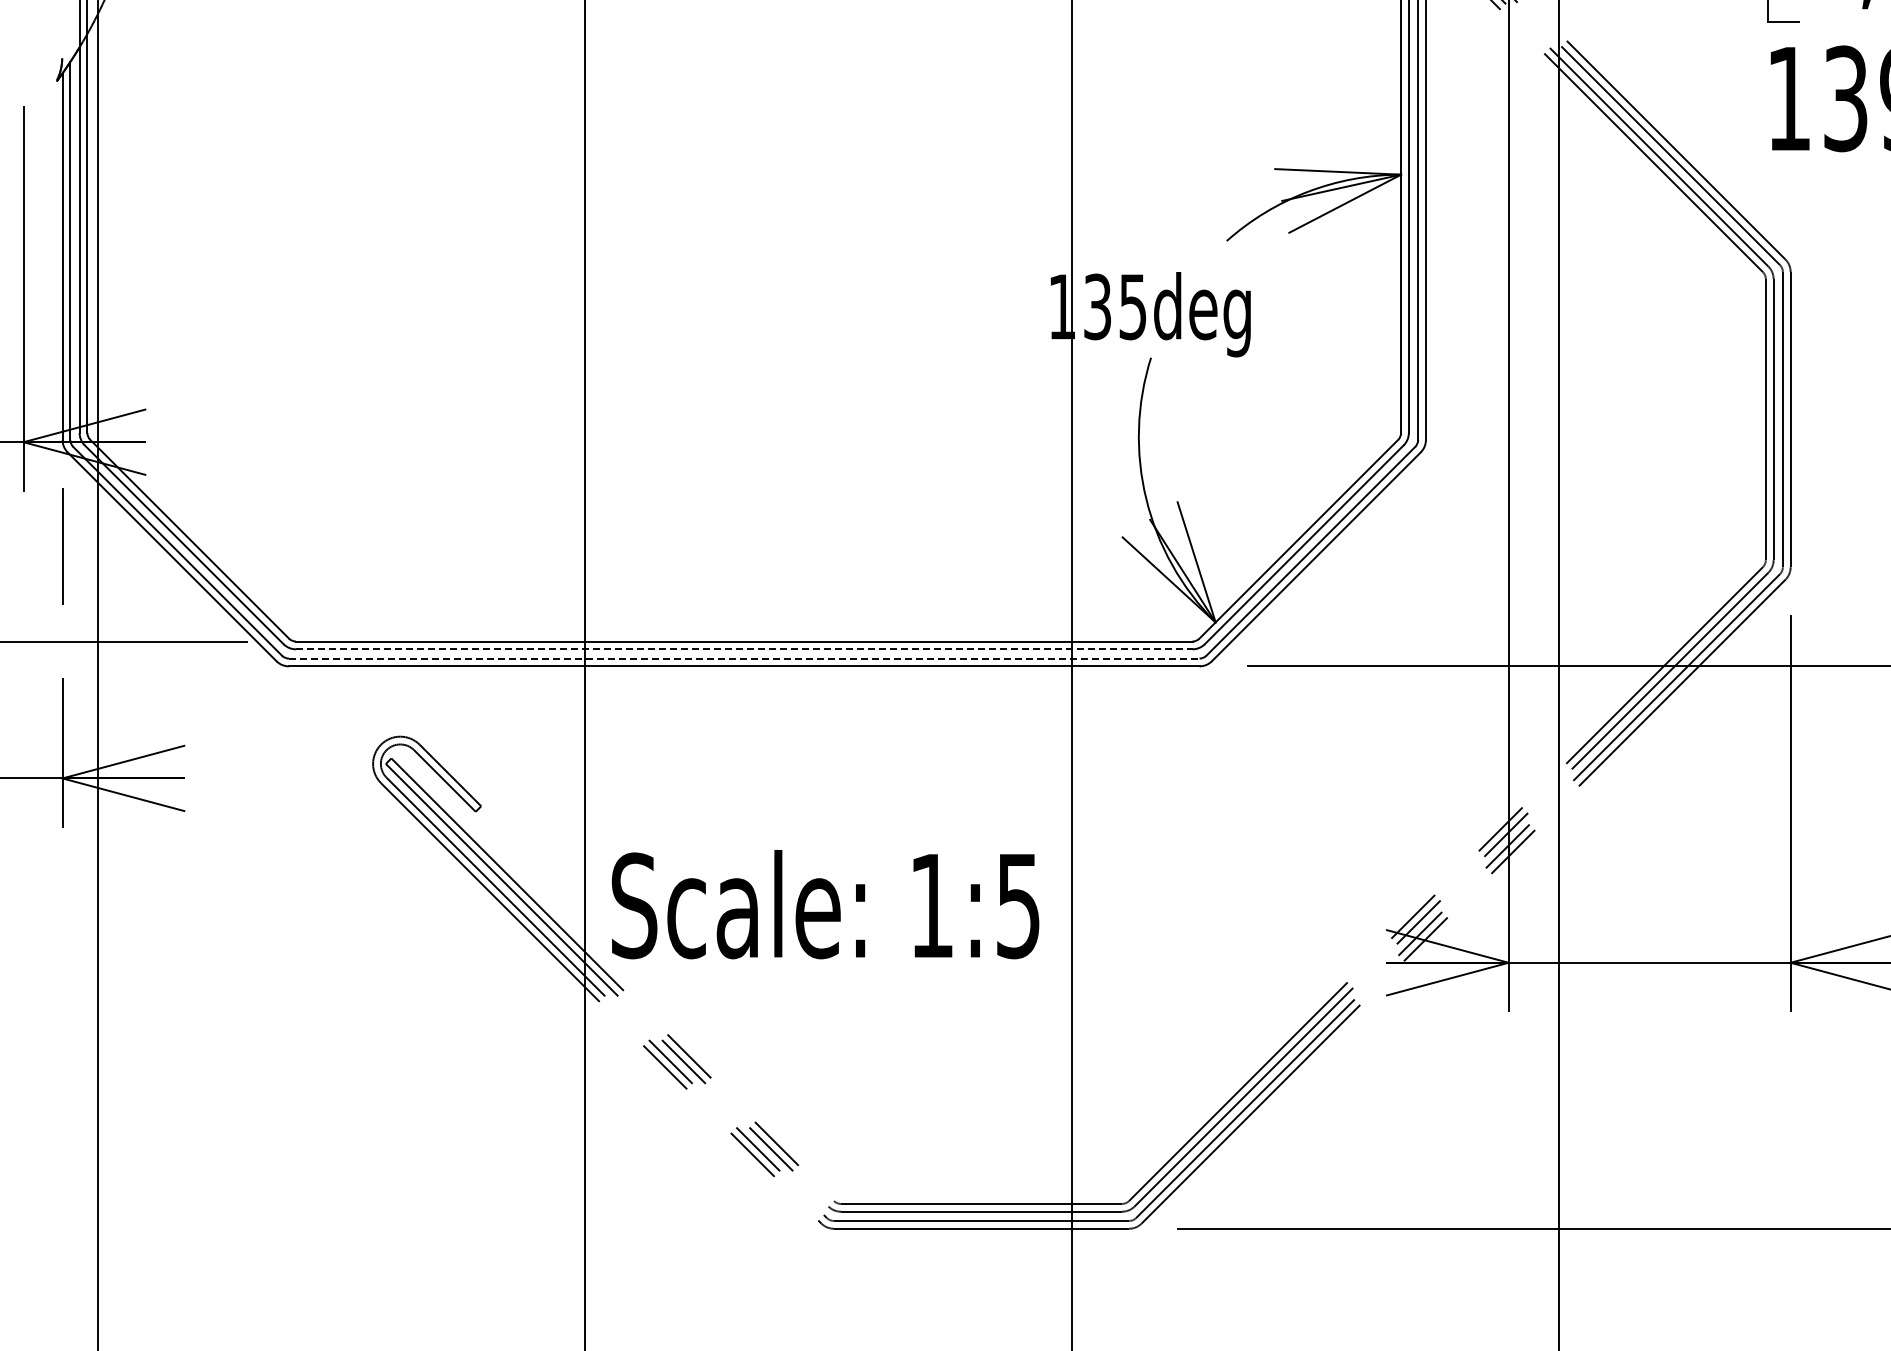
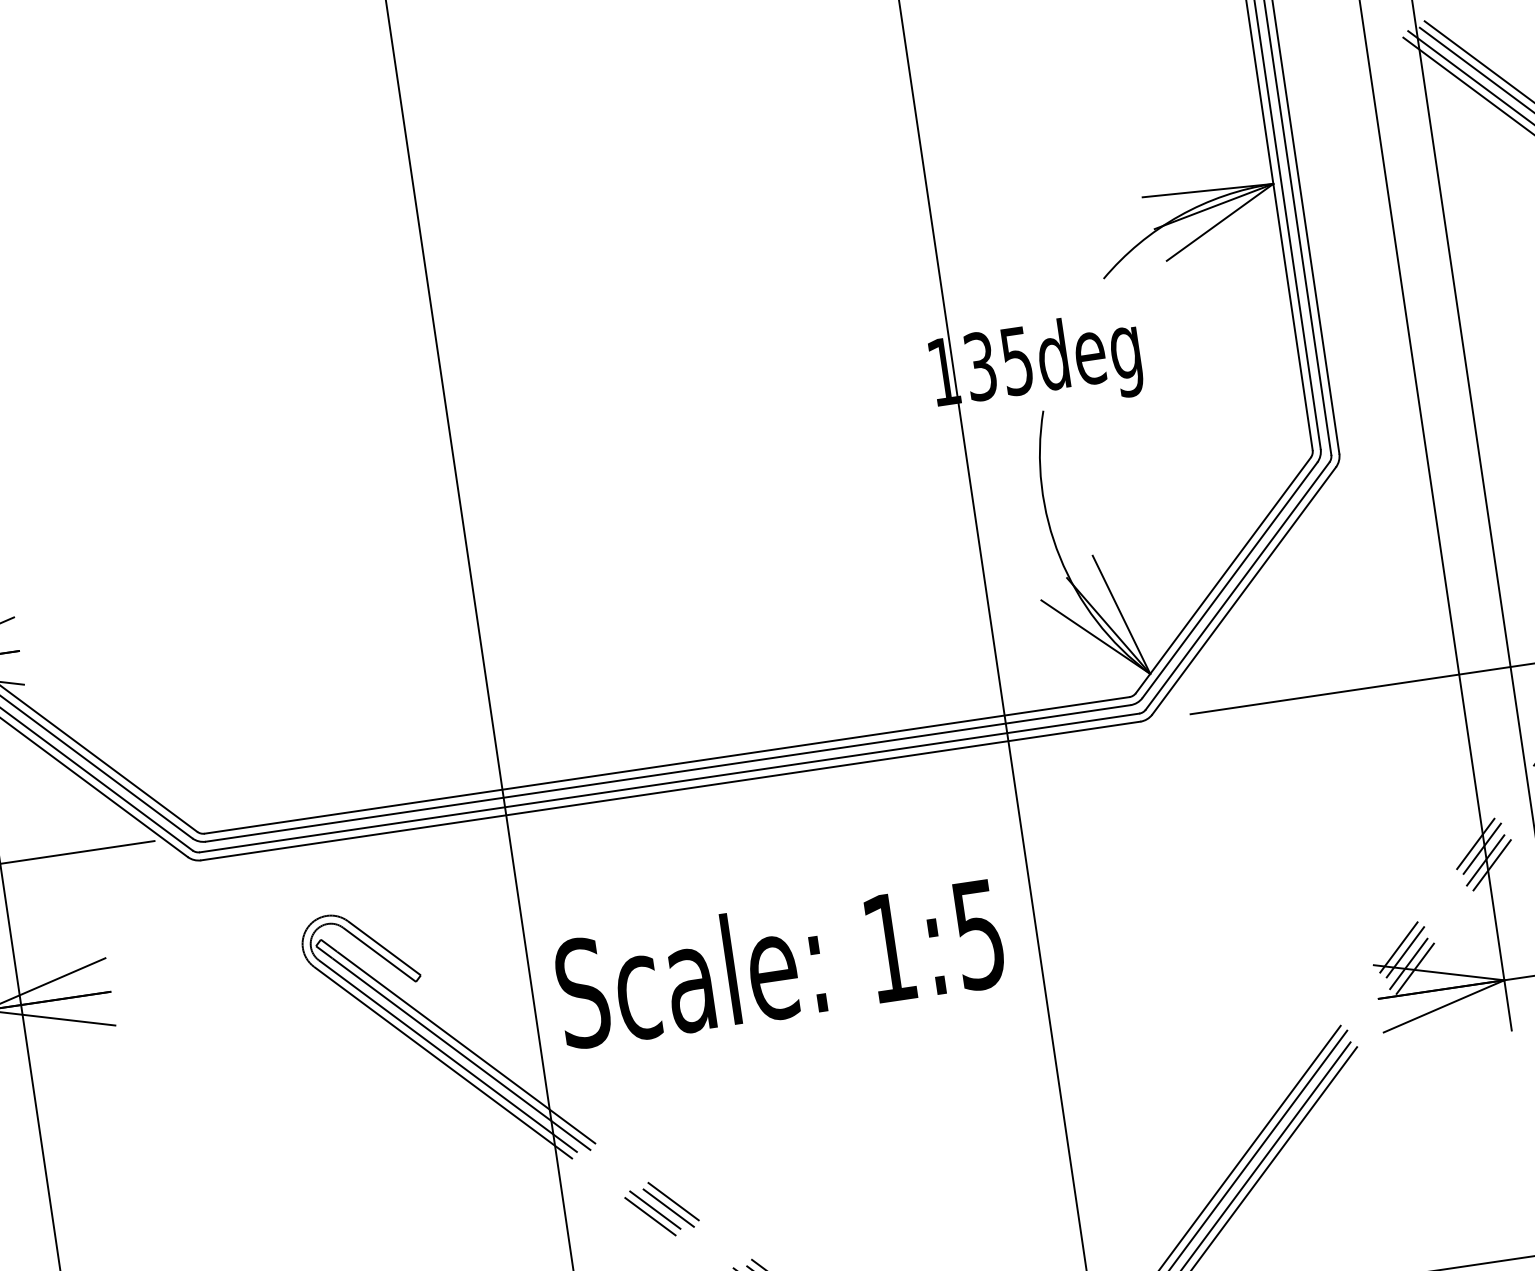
line: (744, 649) -> (668, 773), dashed -> solid
line: (744, 658) -> (669, 782), dashed -> solid
text: (825, 904) -> (779, 962), moved

